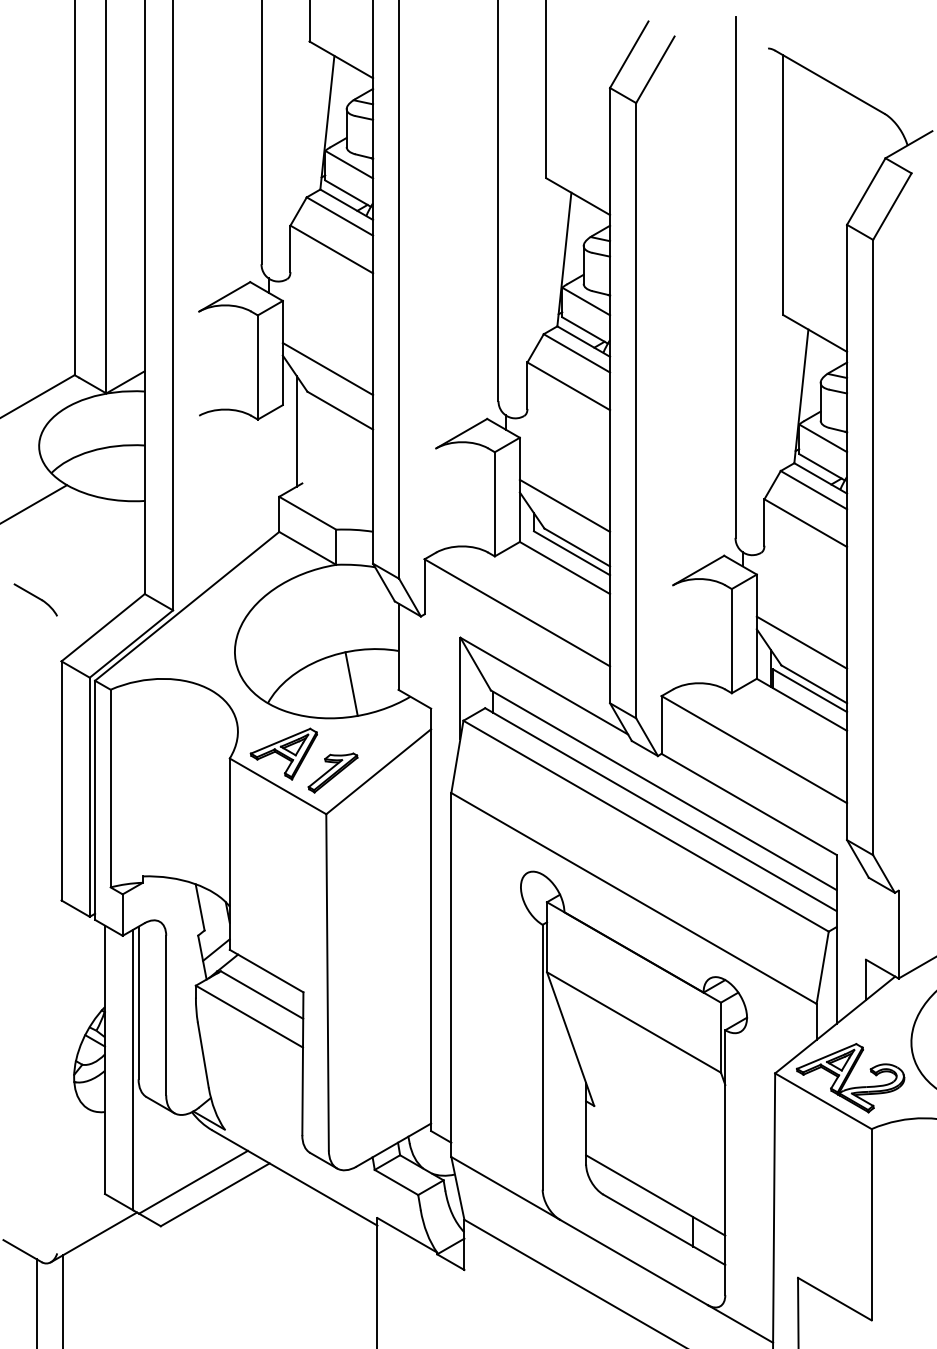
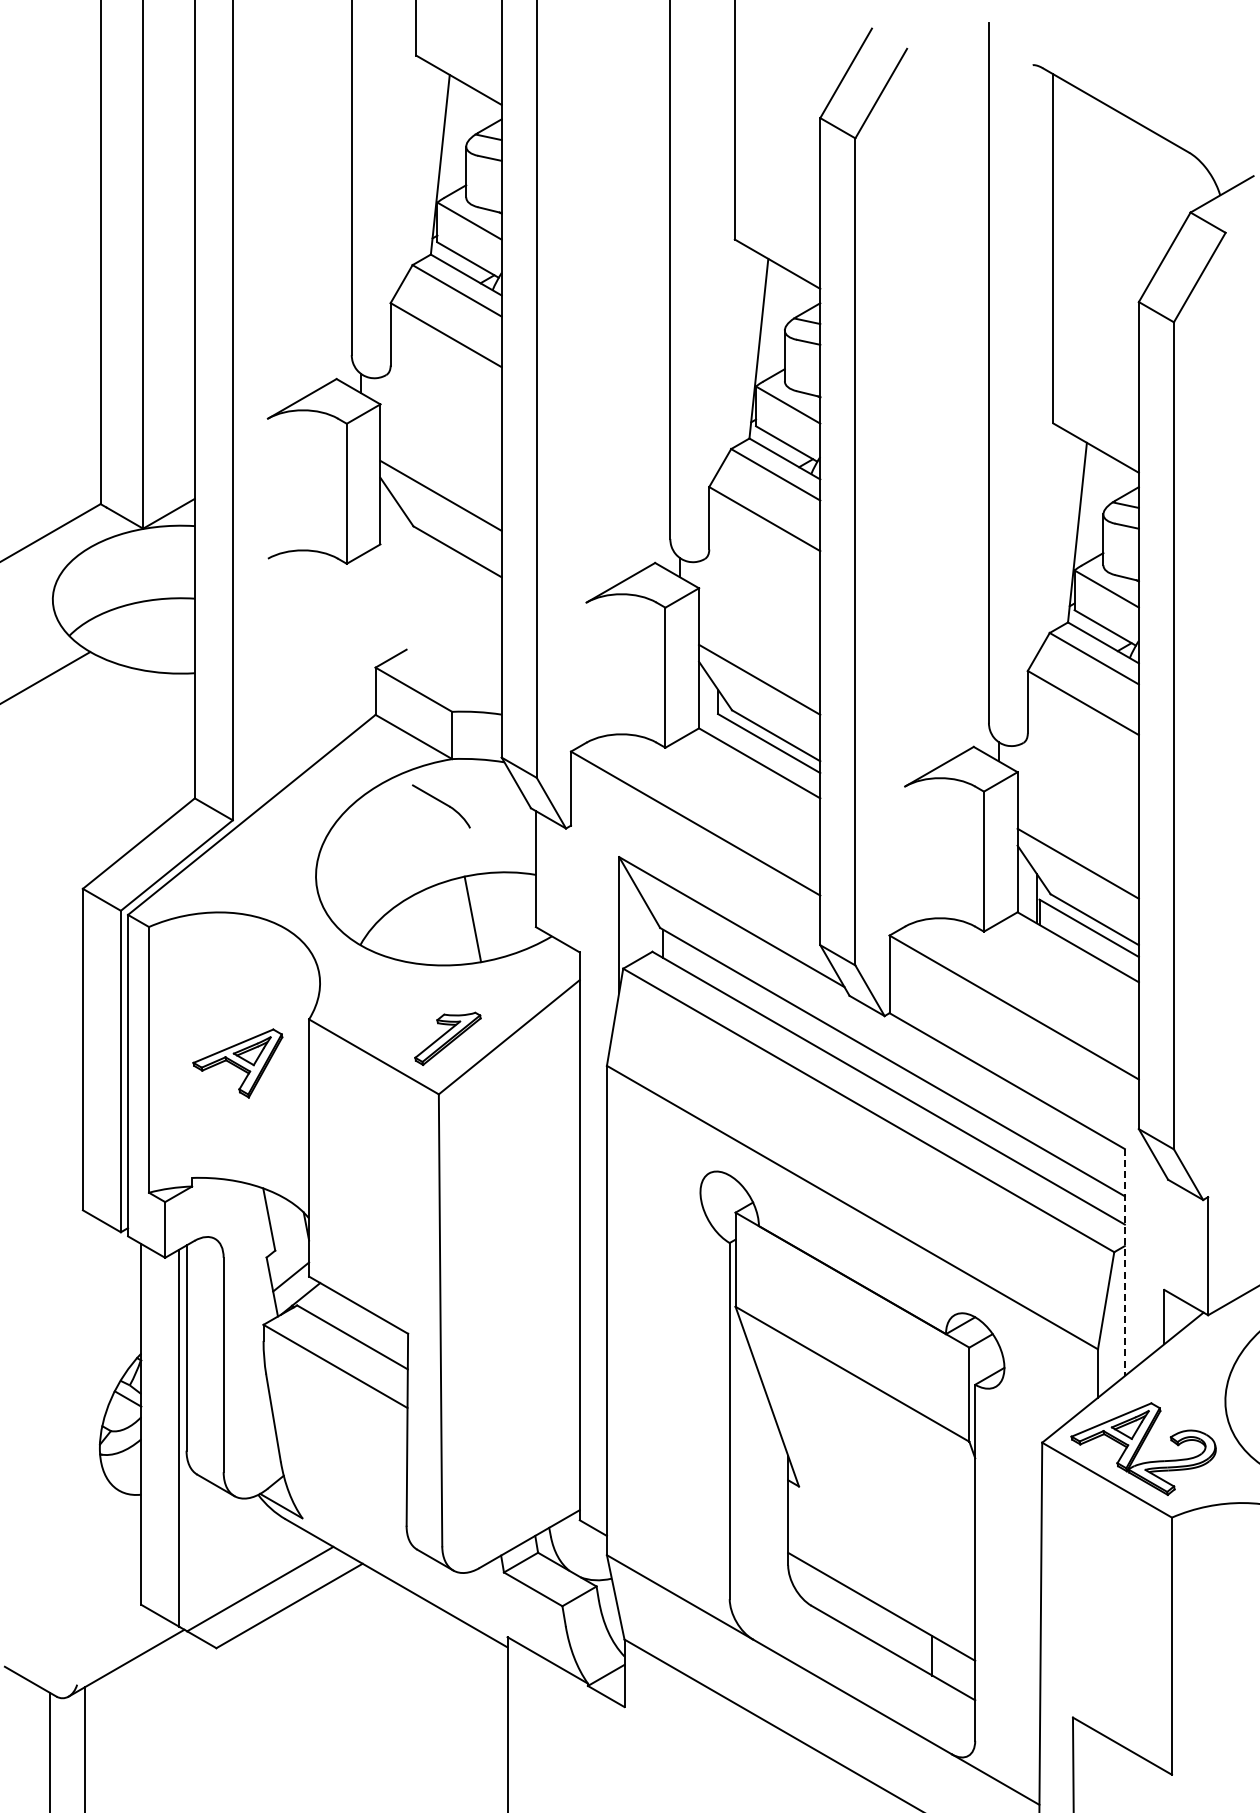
line: (297, 431) -> (399, 579), removed
part: (35, 600) -> (441, 806), moved
part: (283, 754) -> (237, 1063), moved
line: (836, 939) -> (1124, 1262), solid -> dashed

